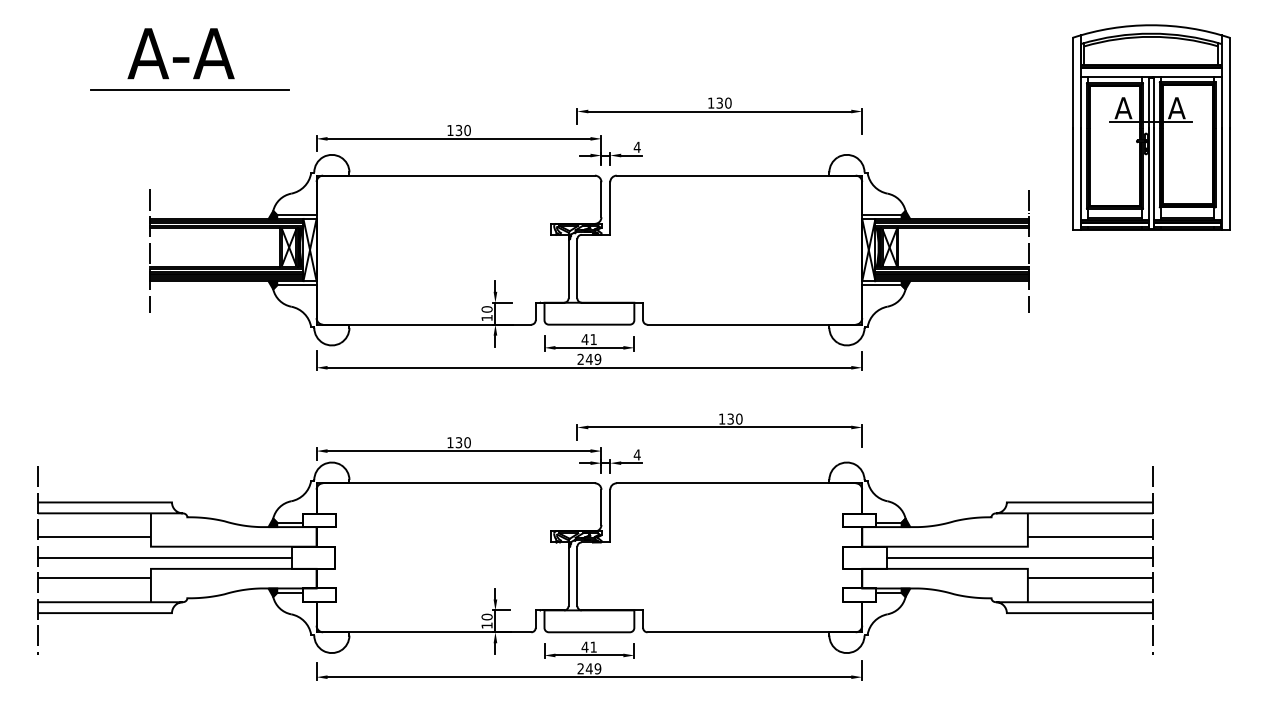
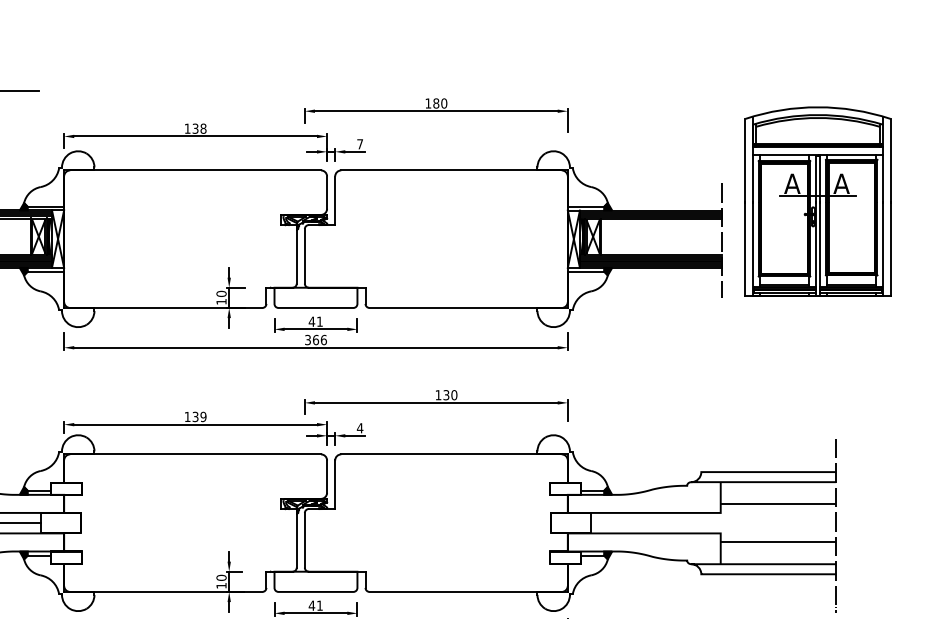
text: (719, 102) -> (436, 102), 130 -> 180
part: (1151, 127) -> (818, 201), moved
text: (467, 130) -> (203, 128), 130 -> 138
text: (636, 146) -> (359, 143), 4 -> 7
text: (589, 359) -> (316, 340), 249 -> 366
text: (467, 442) -> (203, 416), 130 -> 139
line: (1019, 557) -> (712, 522), removed

